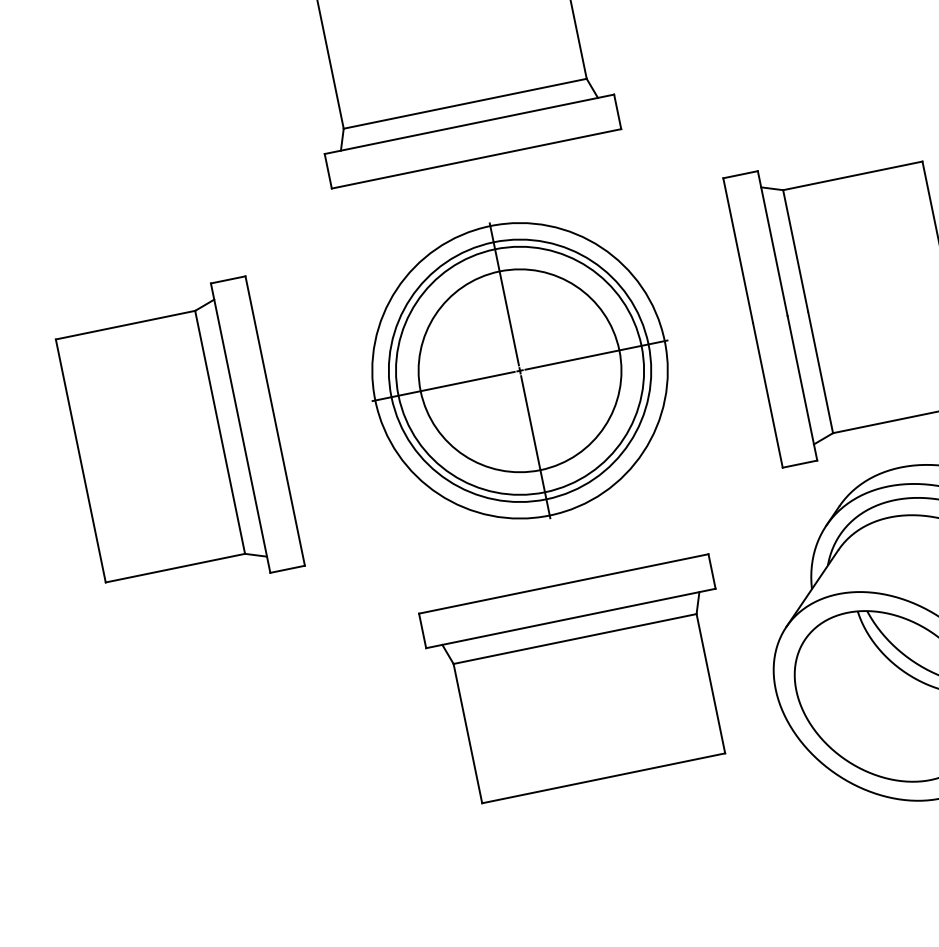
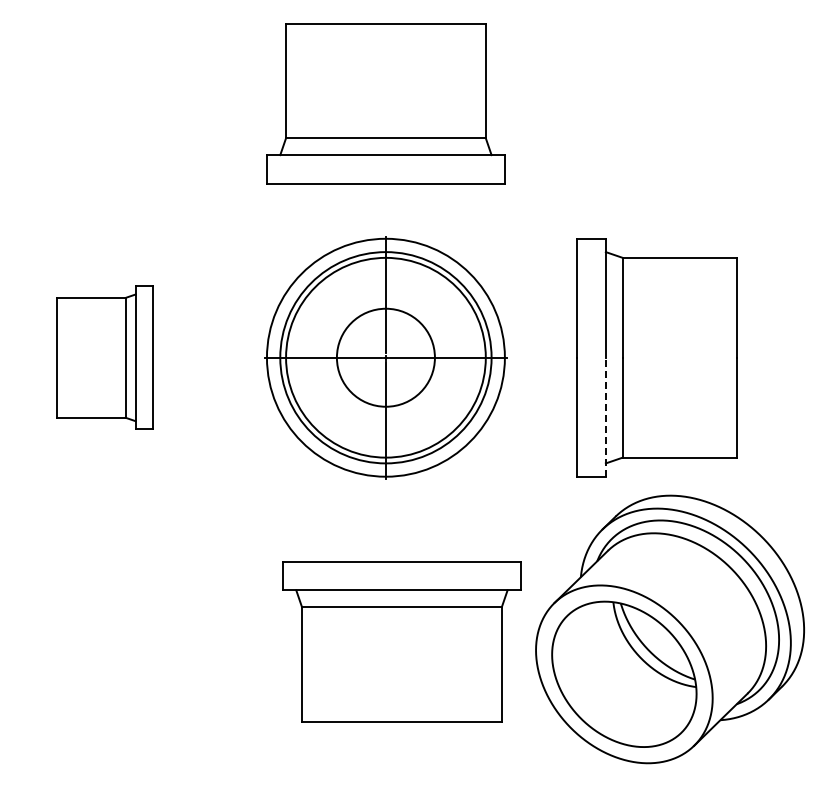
circle: (519, 370) -> (385, 357), size x0.6
line: (801, 387) -> (605, 416), solid -> dashed
part: (177, 440) -> (104, 357), size x0.6
part: (583, 680) -> (401, 641), moved

